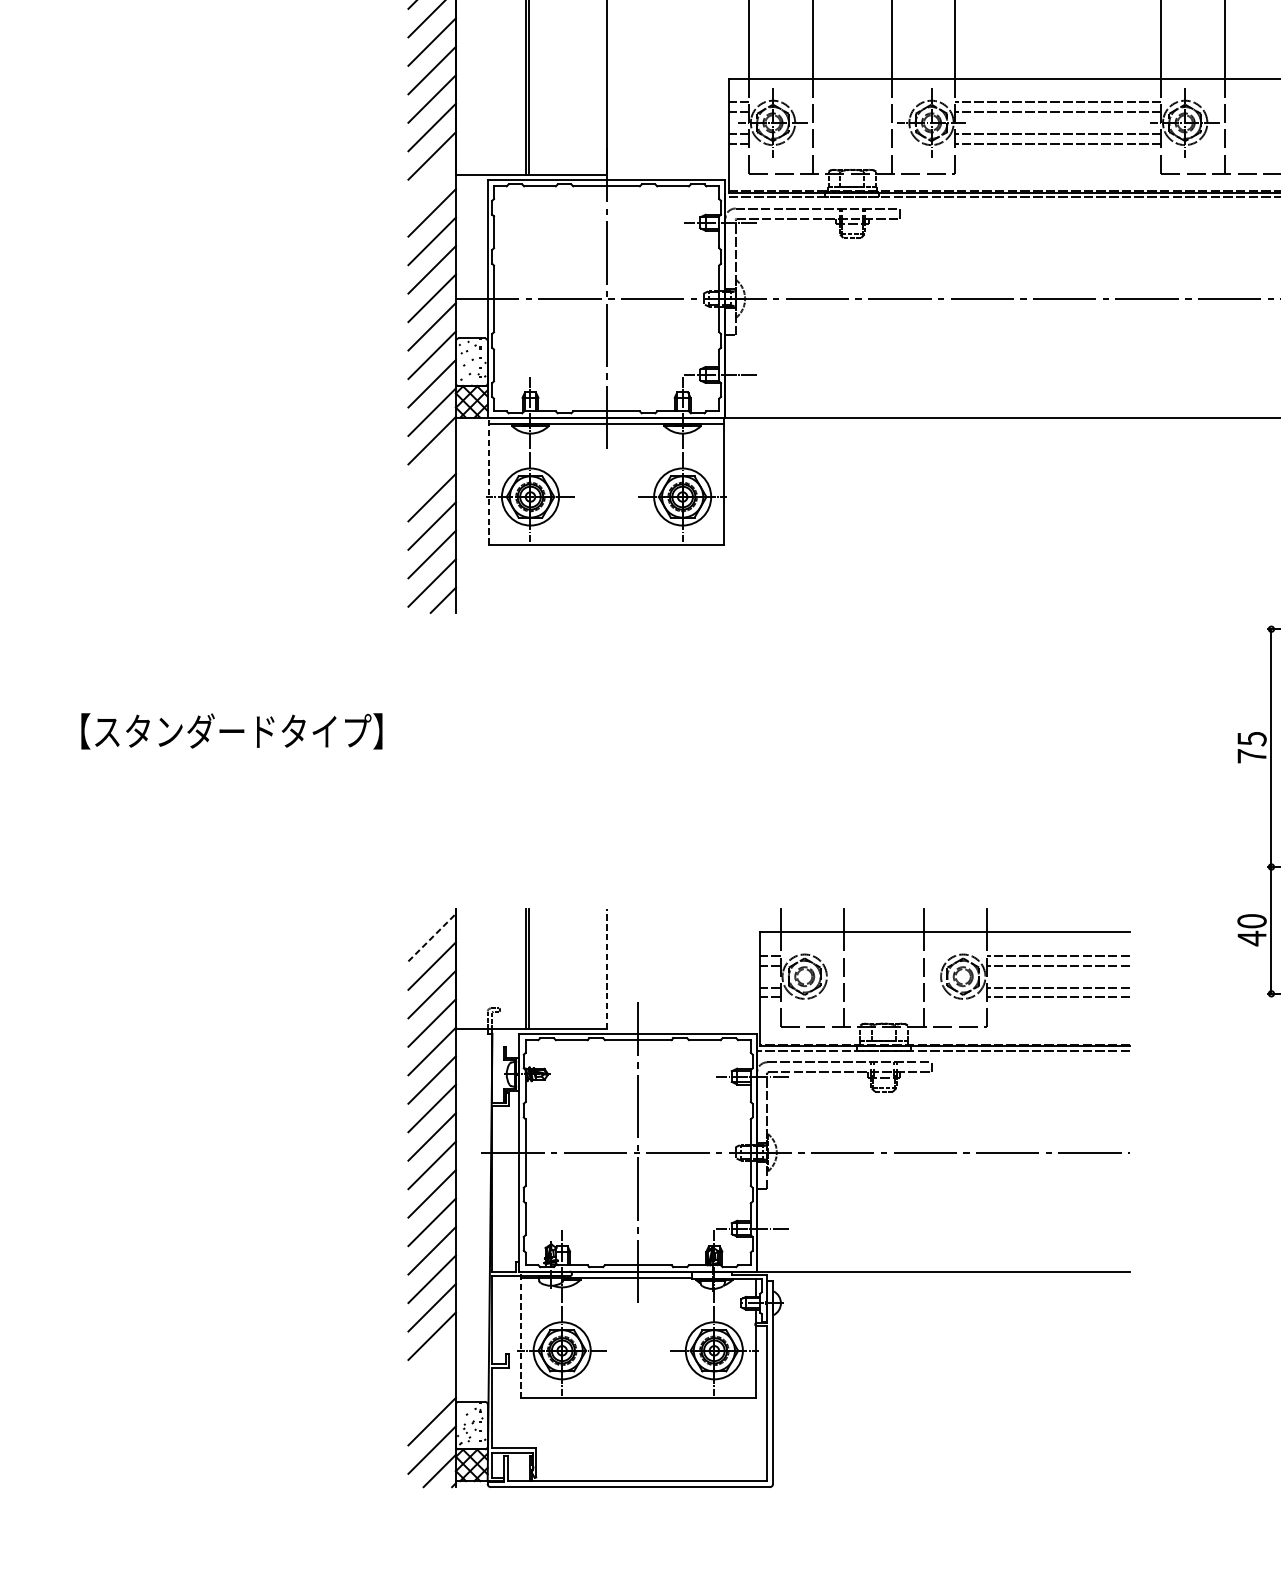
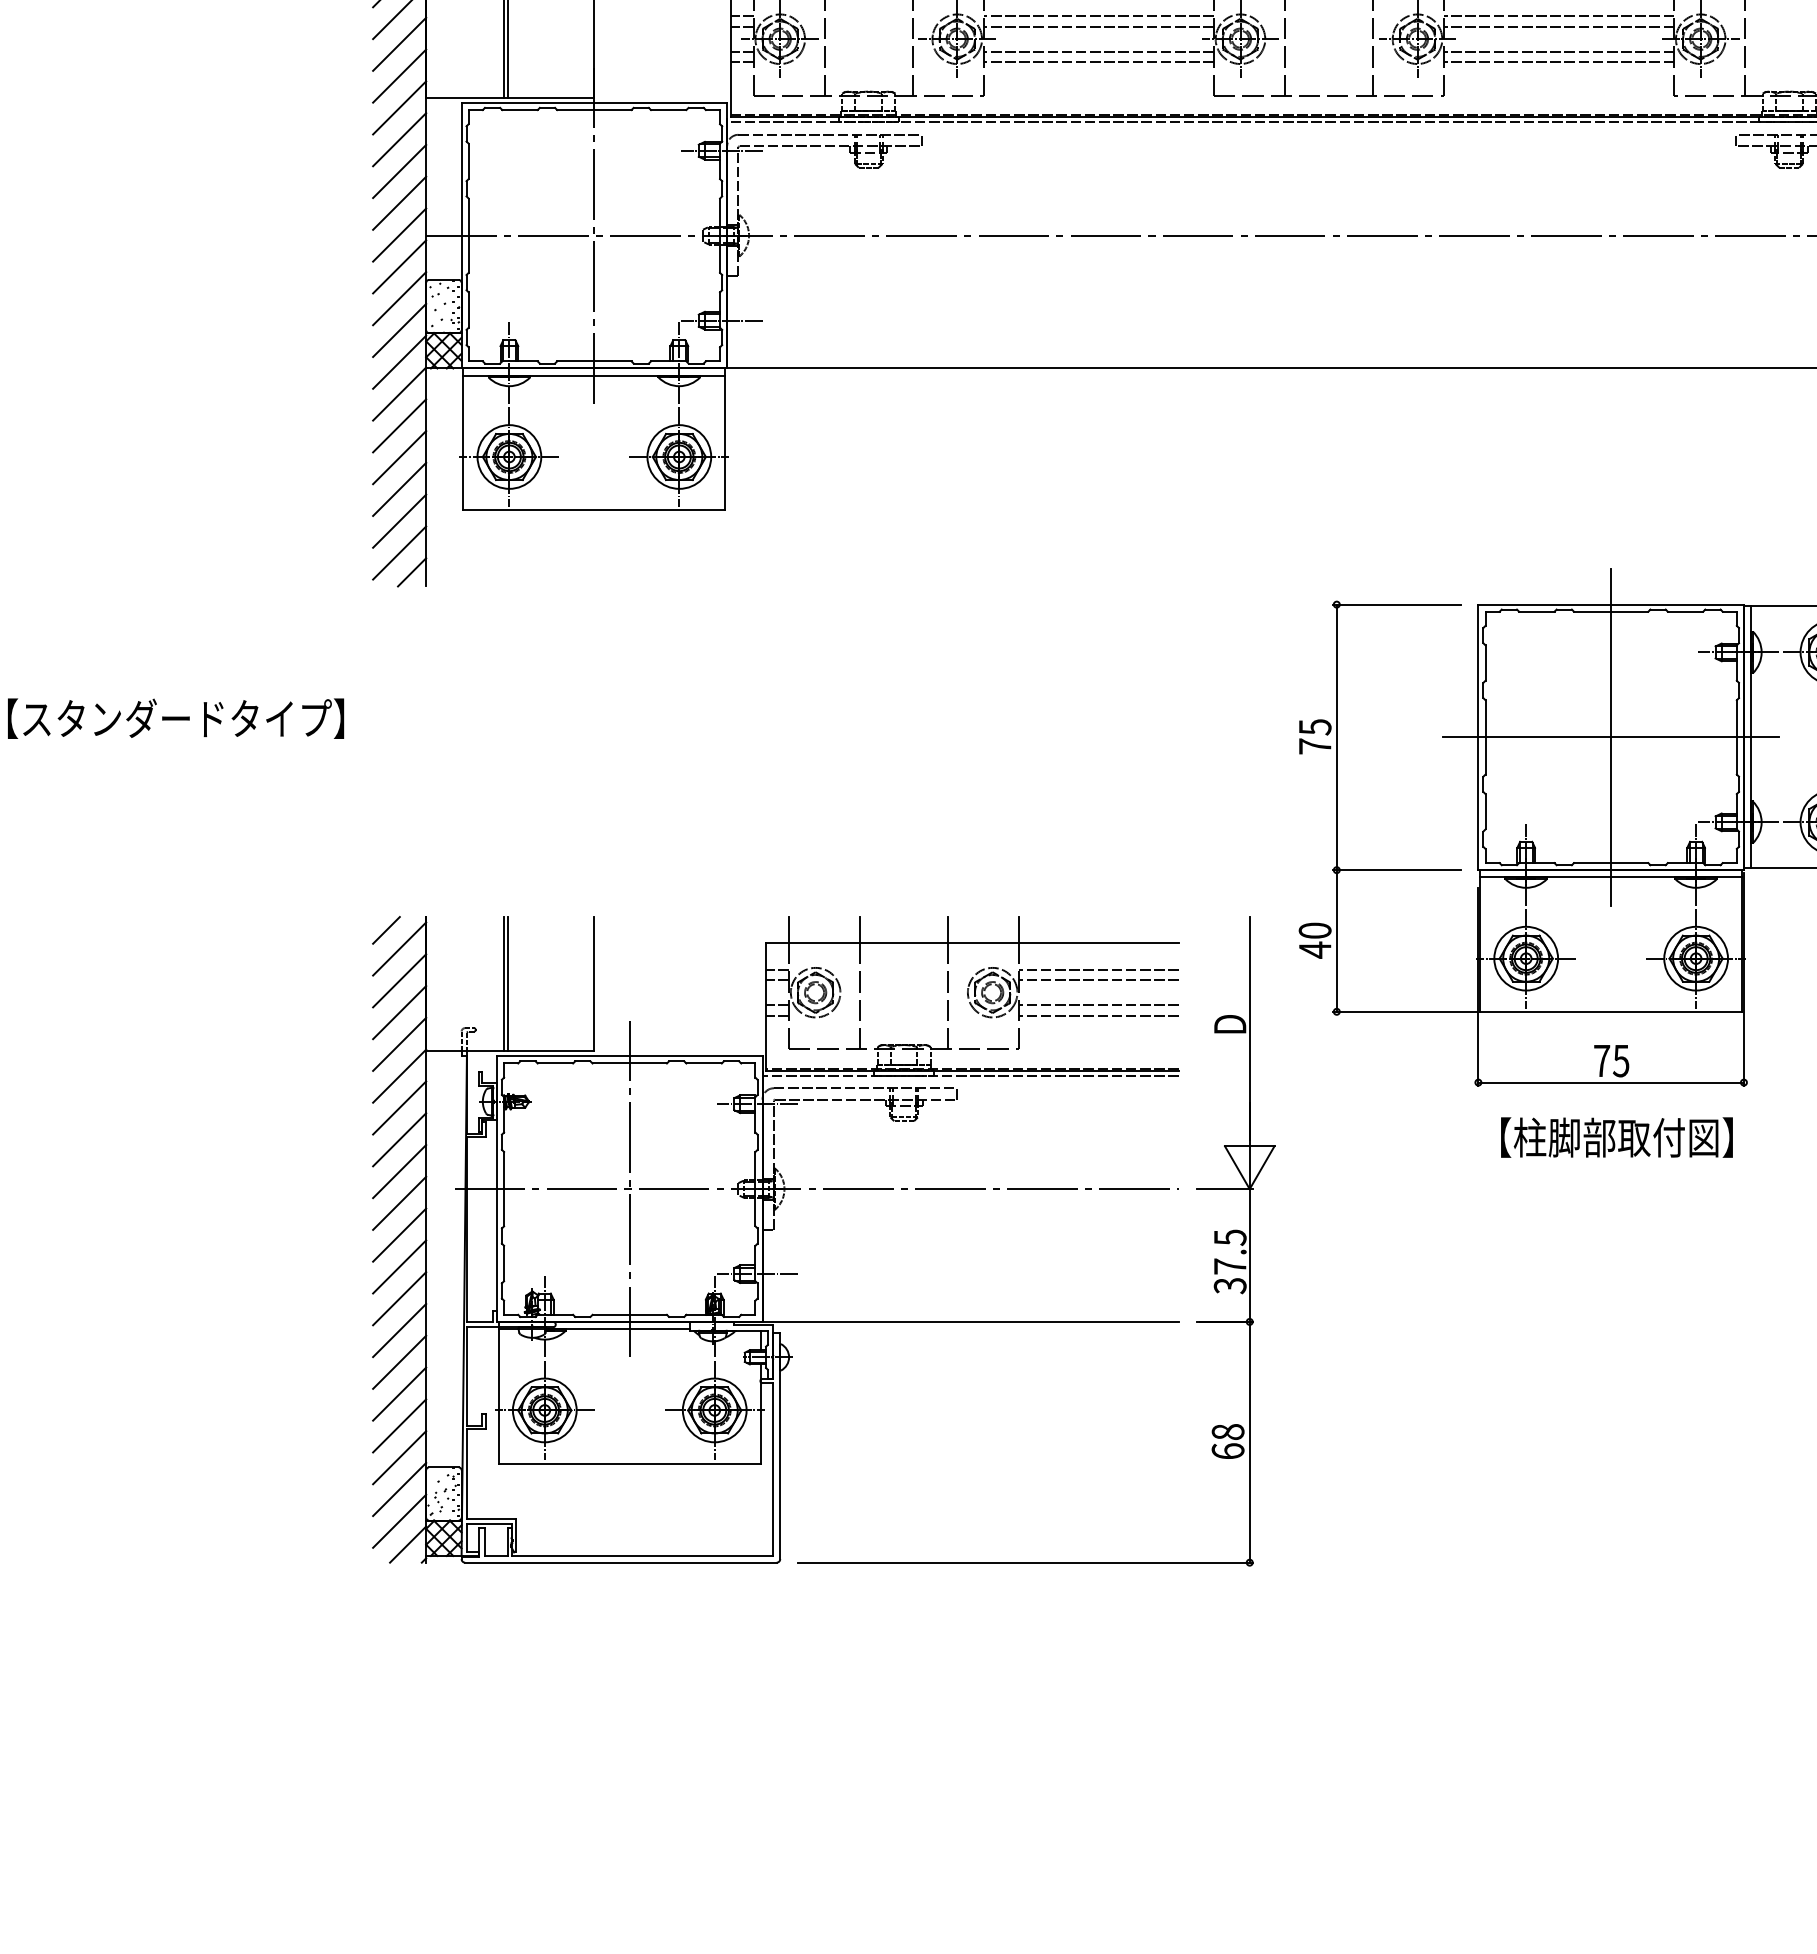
line: (432, 184) -> (399, 107), added
line: (432, 468) -> (399, 425), added
line: (489, 481) -> (463, 439), dashed -> solid
line: (420, 921) -> (386, 930), added
line: (432, 938) -> (399, 949), dashed -> solid
line: (606, 968) -> (594, 983), dashed -> solid
part: (1145, 1152) -> (1196, 1189), added
line: (520, 1334) -> (498, 1392), dashed -> solid
line: (432, 1364) -> (399, 1425), added
line: (432, 1392) -> (399, 1457), added

